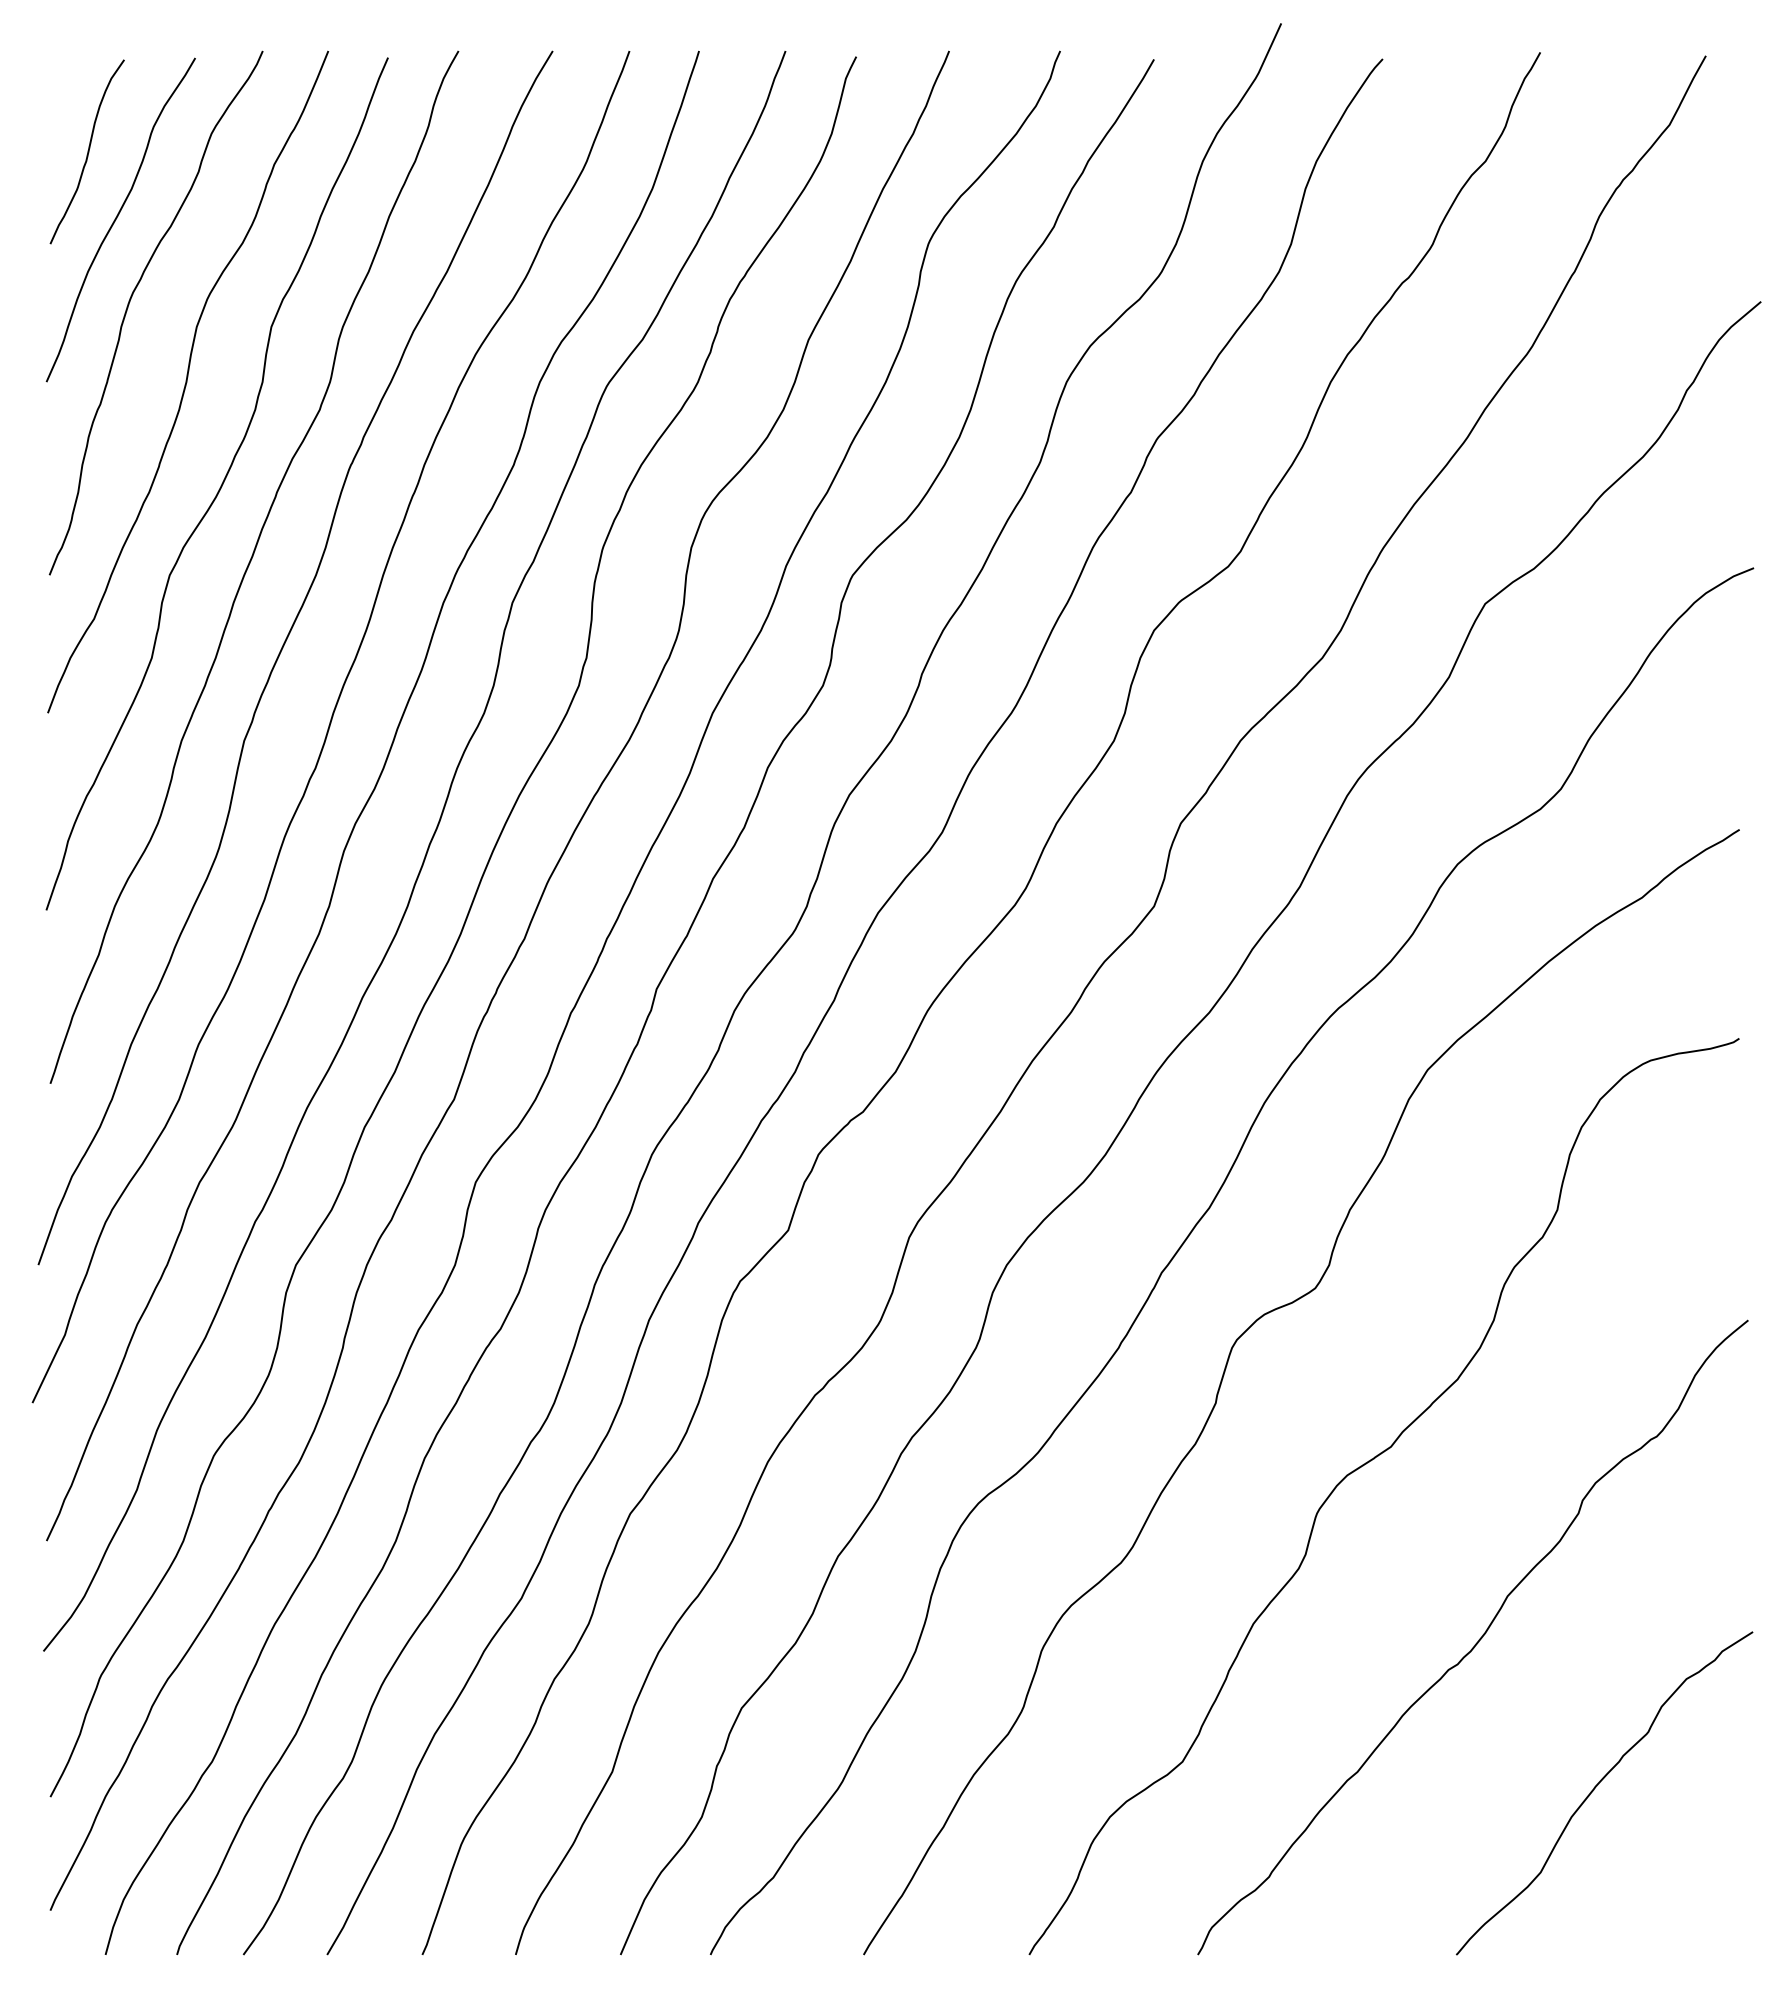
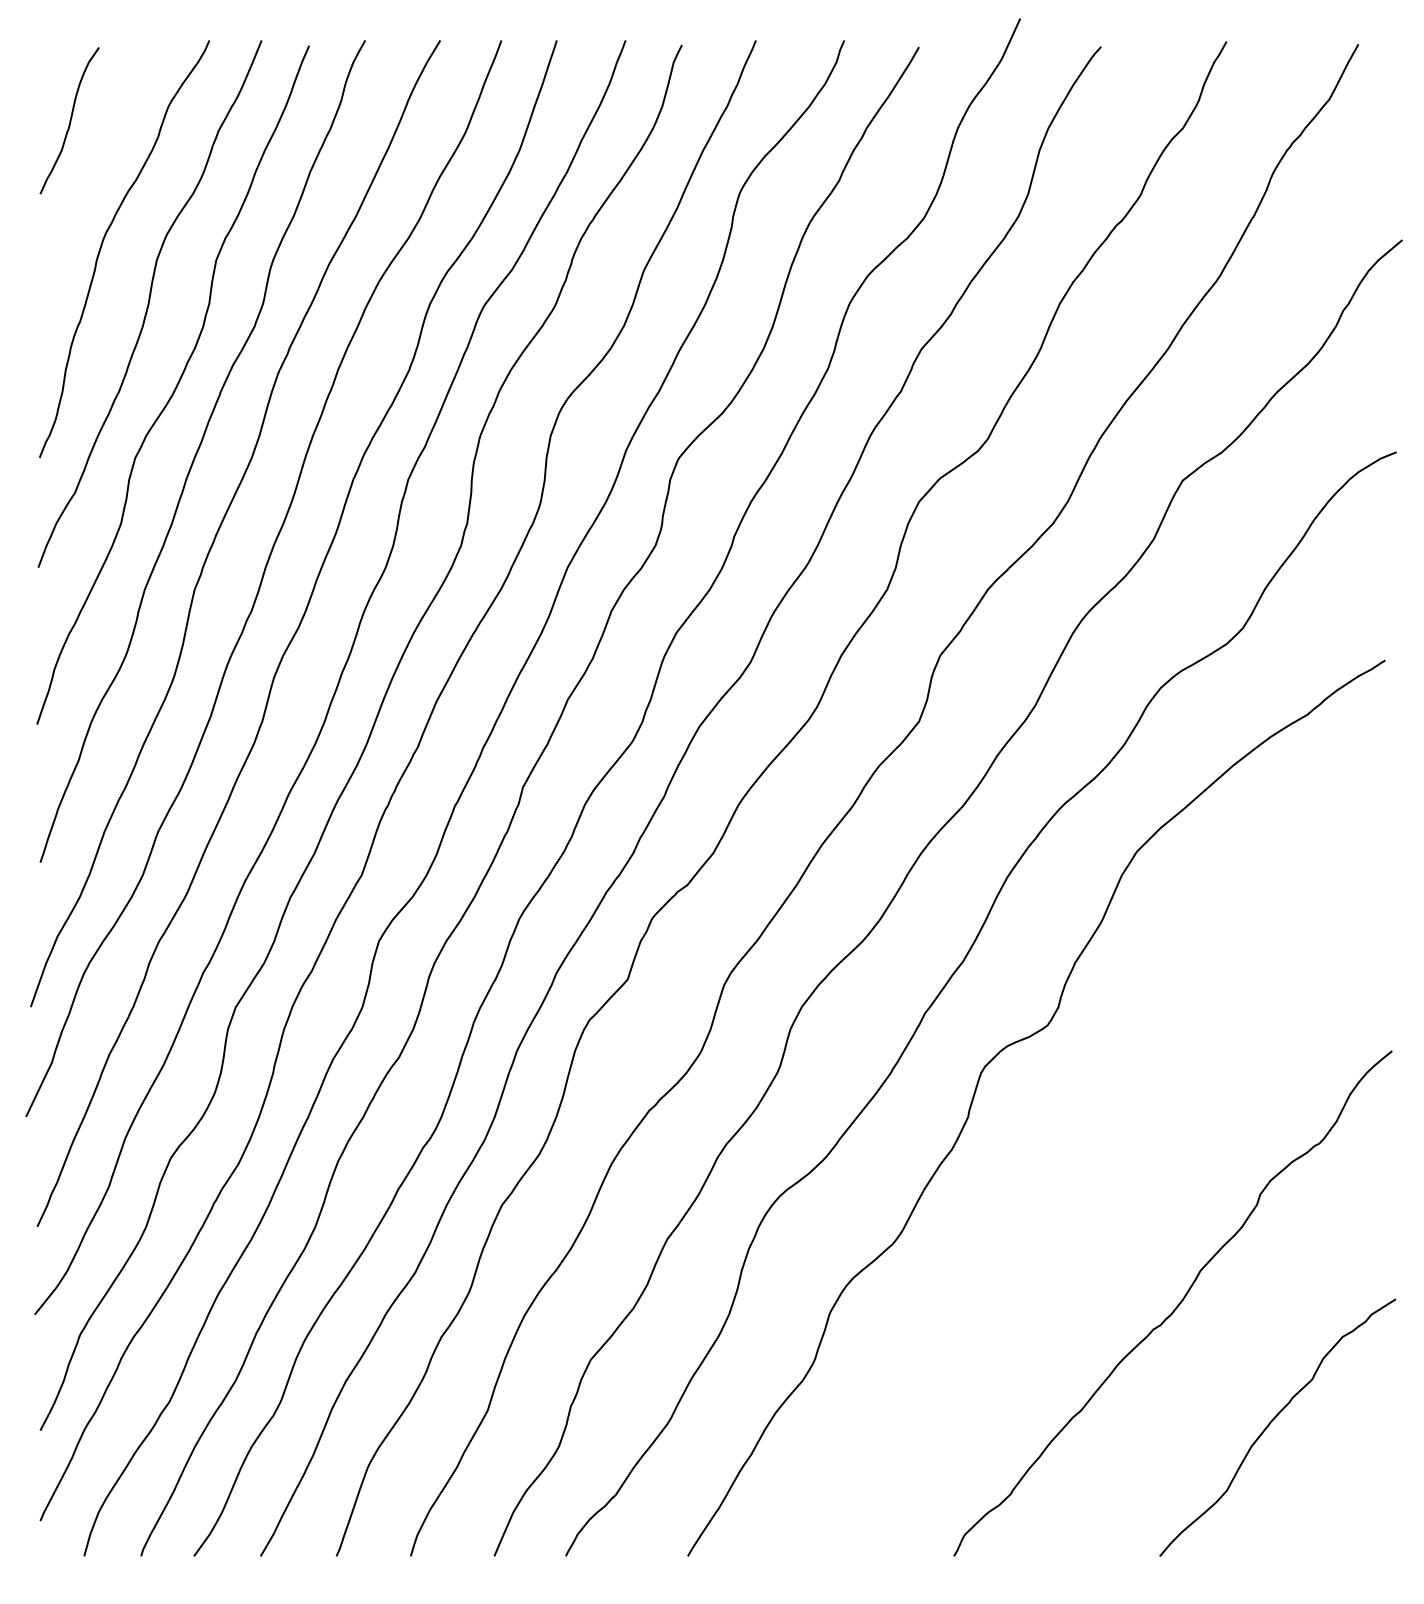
curve: (117, 218) -> (93, 173), removed
curve: (1363, 1466) -> (1085, 1167), removed

